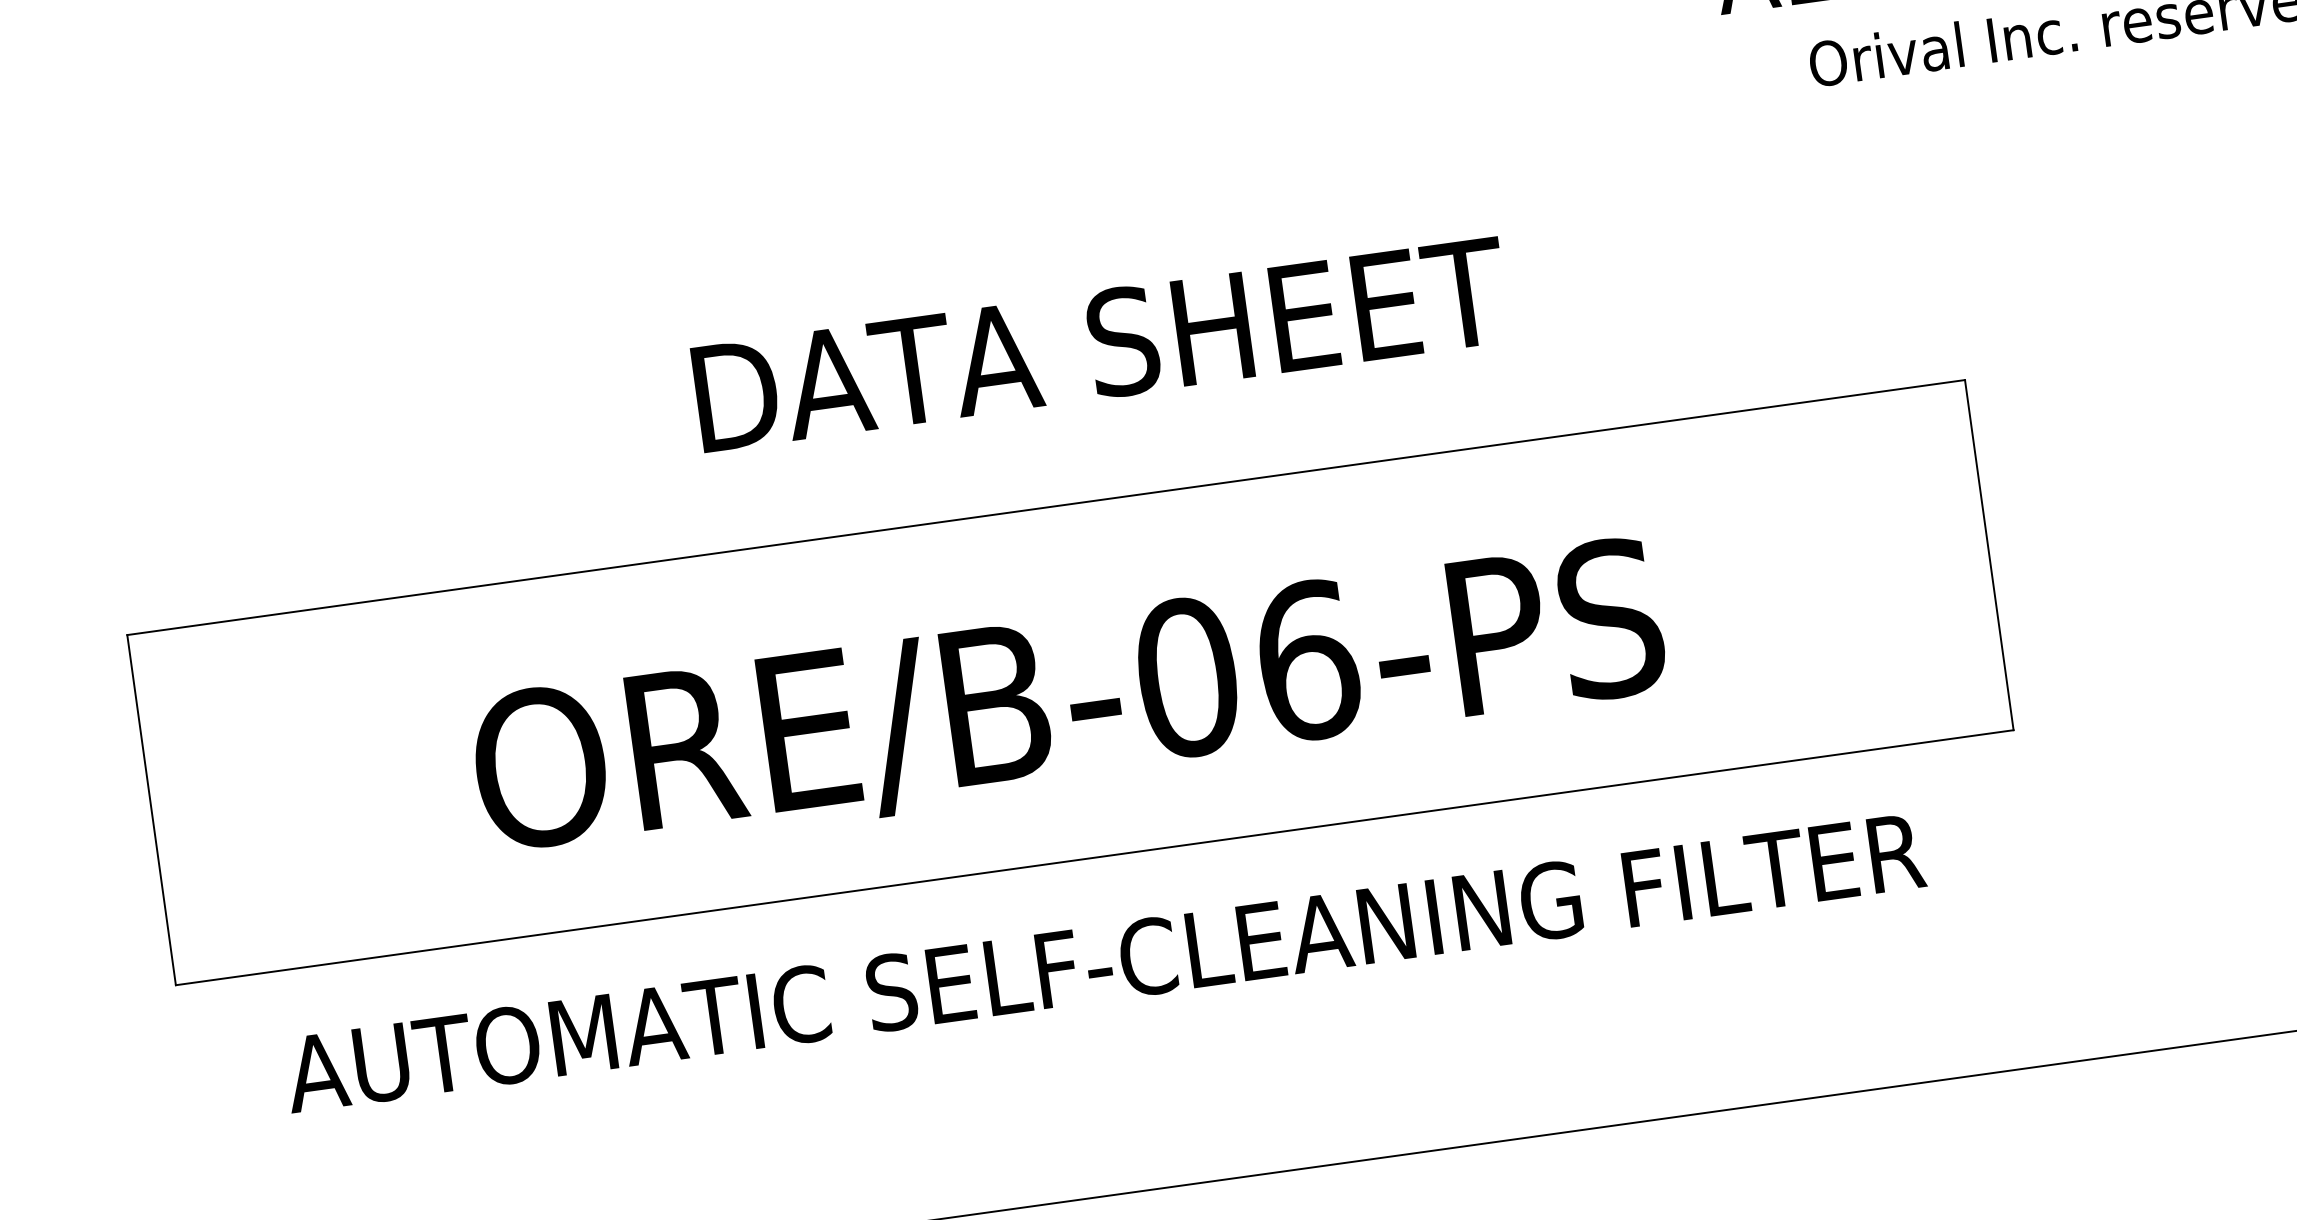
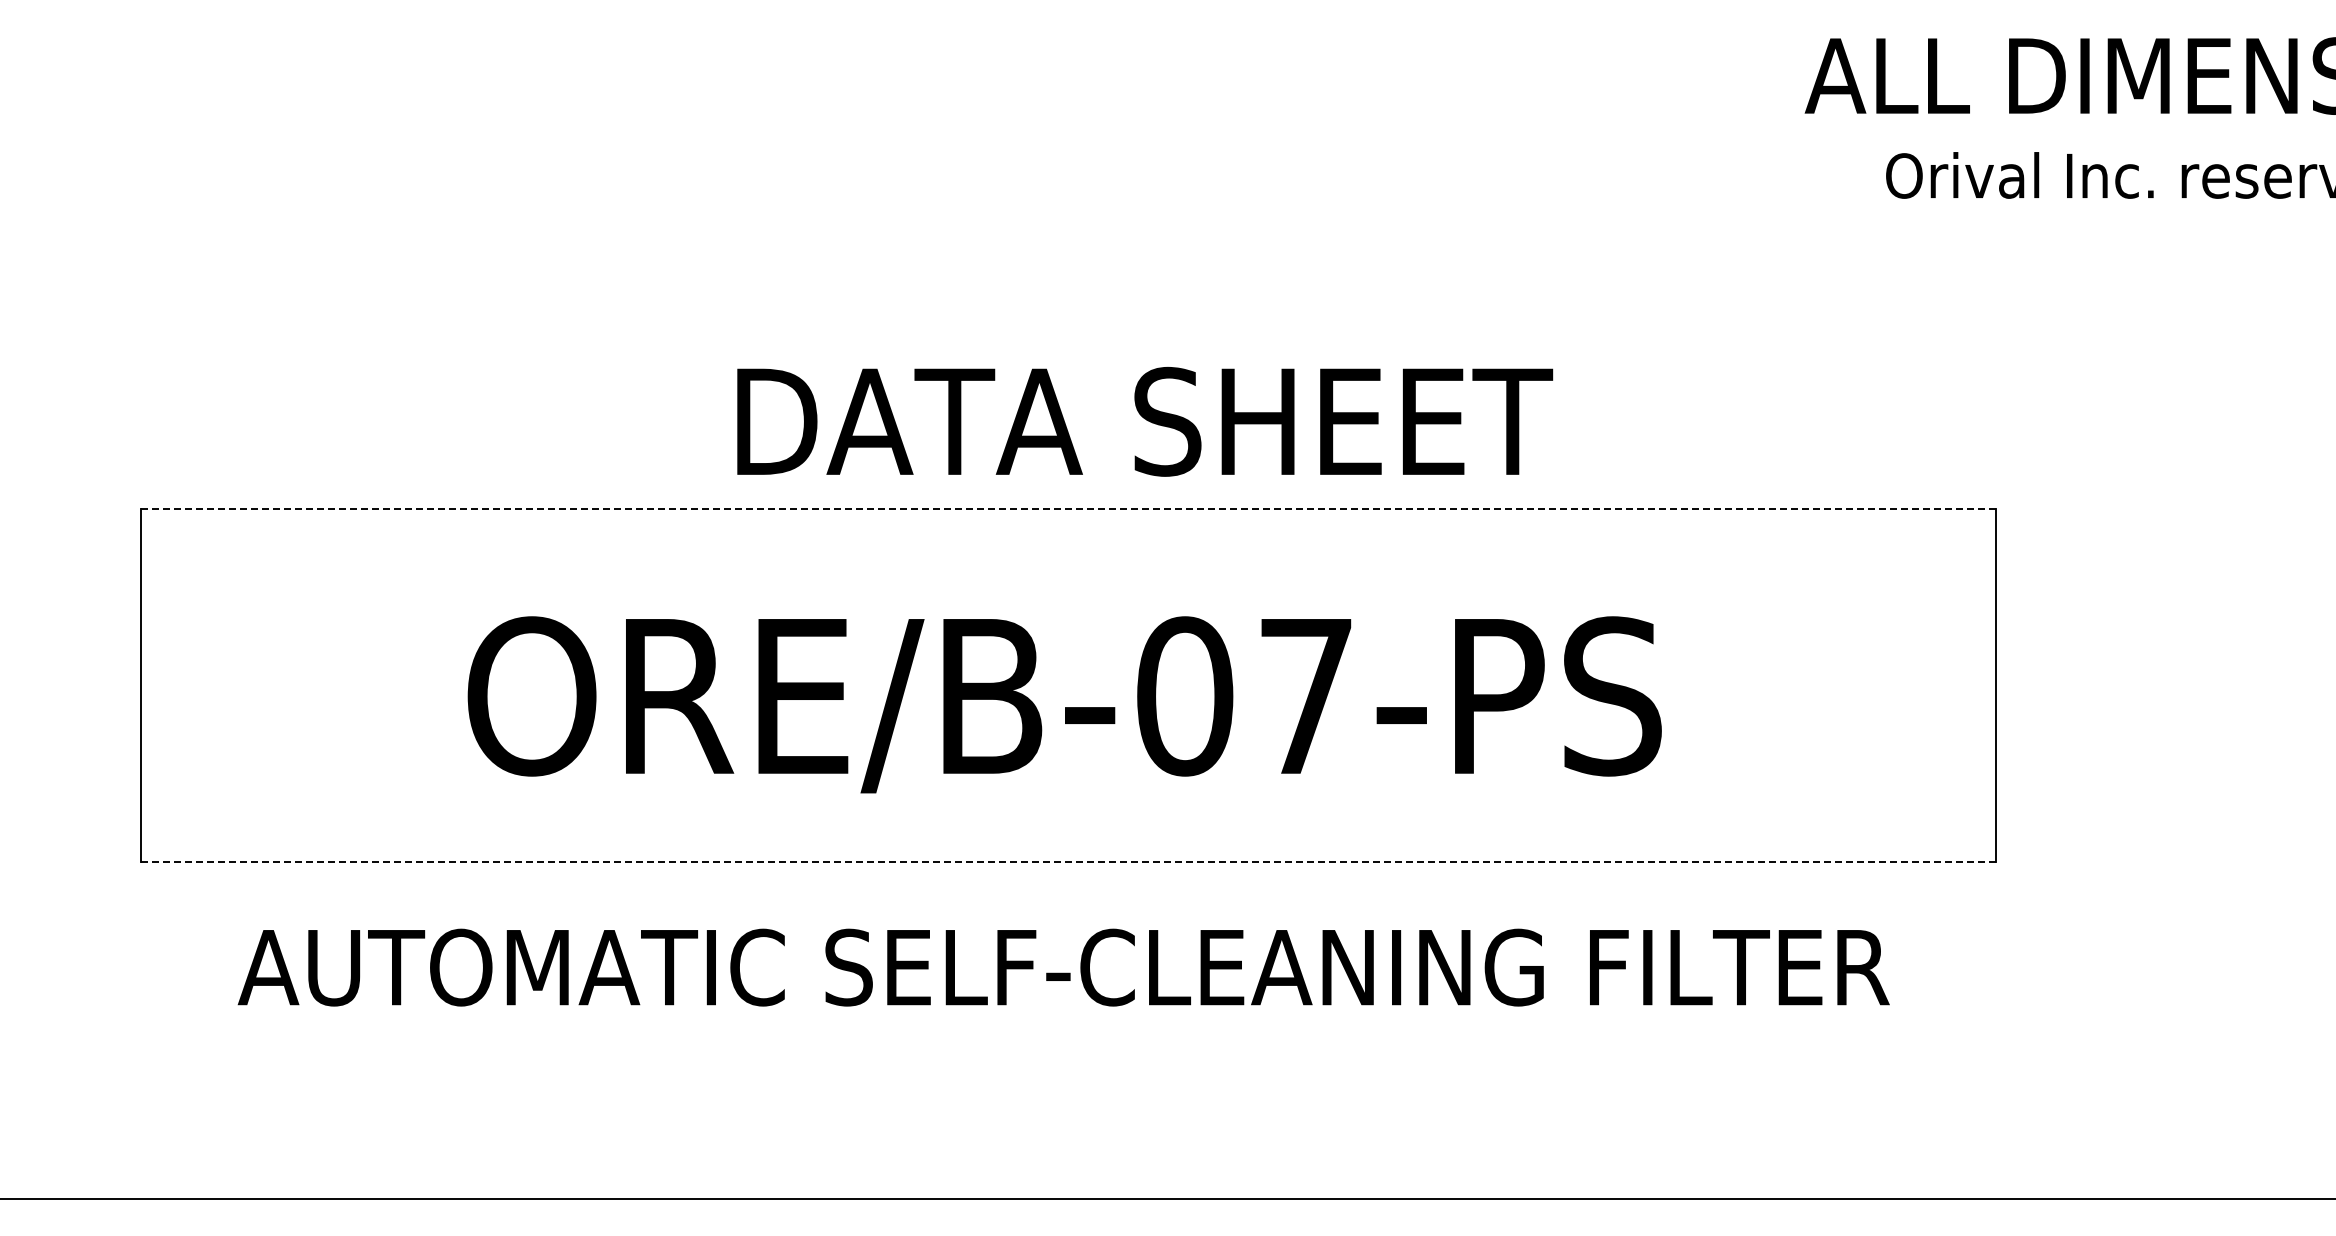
text: (1101, 344) -> (1145, 421), moved
line: (1046, 507) -> (1068, 508), solid -> dashed
text: (1308, 660) -> (1307, 696), ORE/B-06-PS -> ORE/B-07-PS
line: (1094, 858) -> (1068, 862), solid -> dashed

